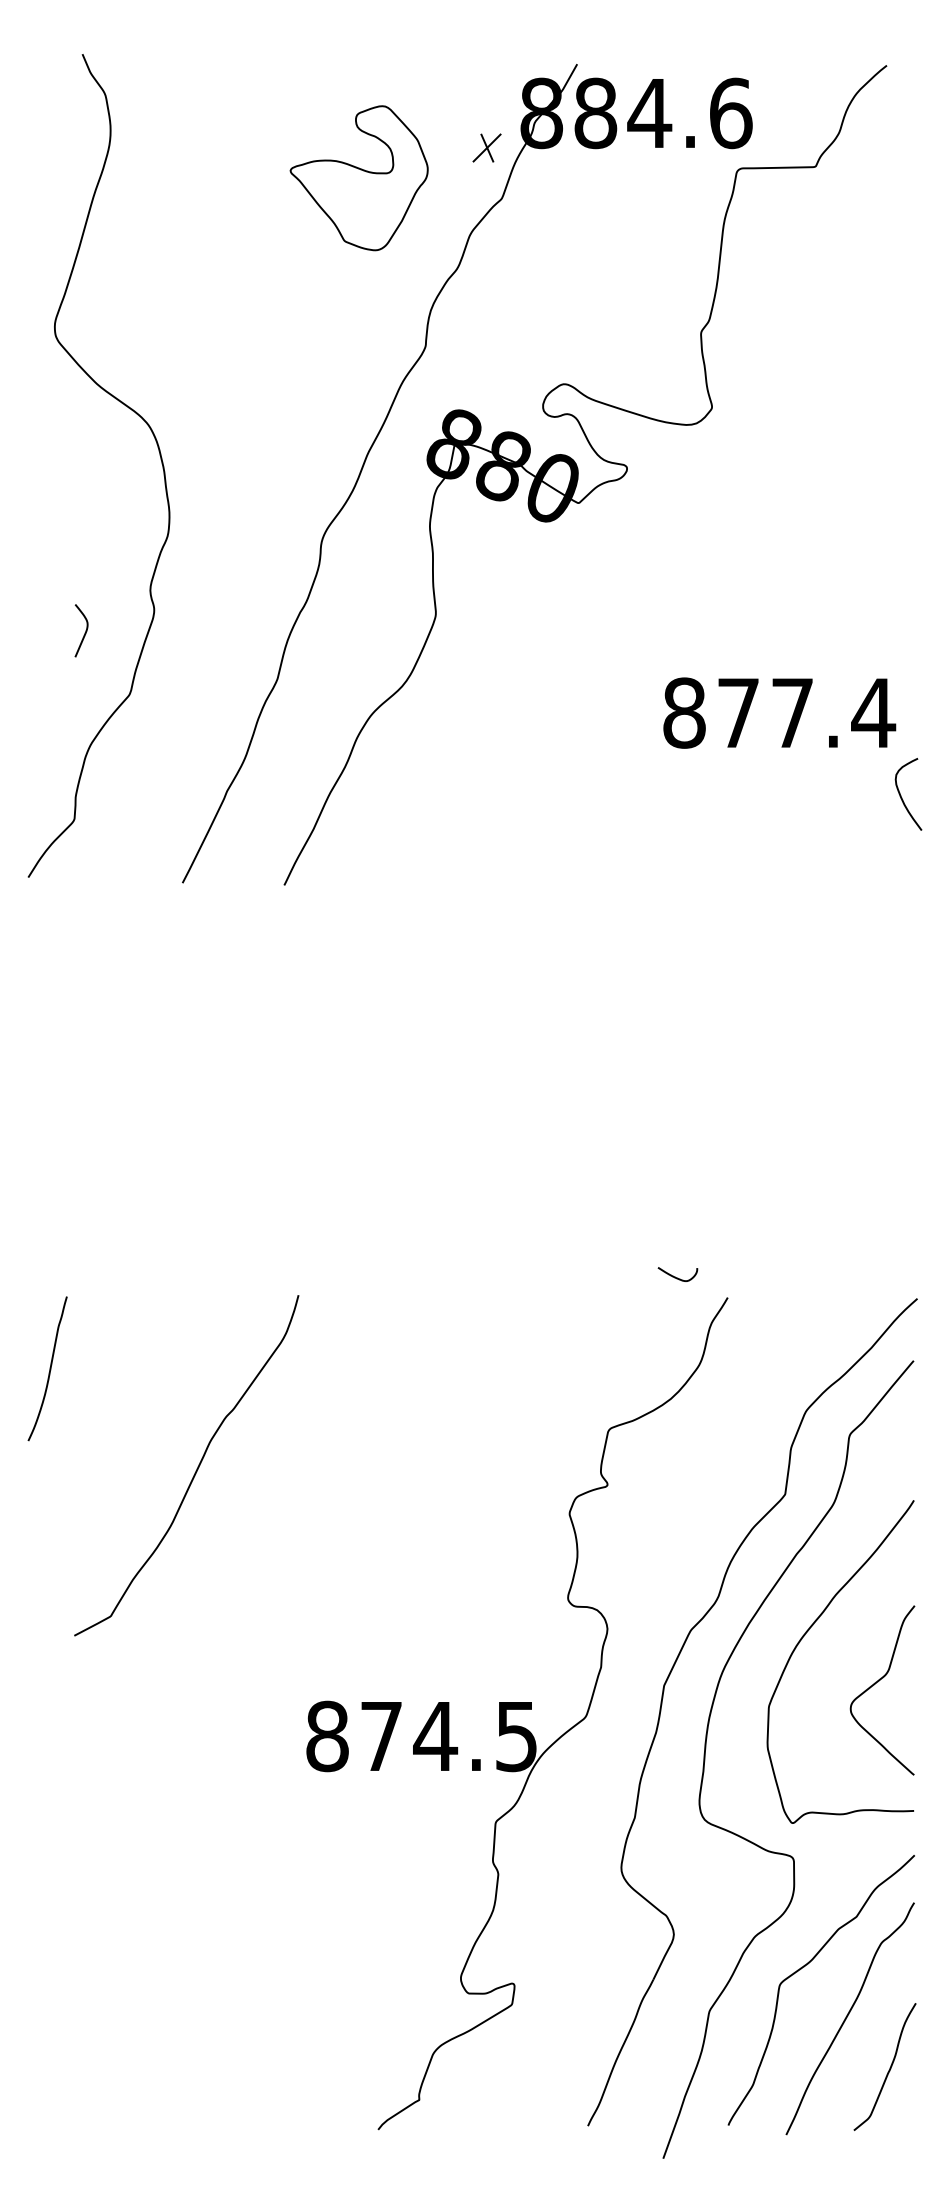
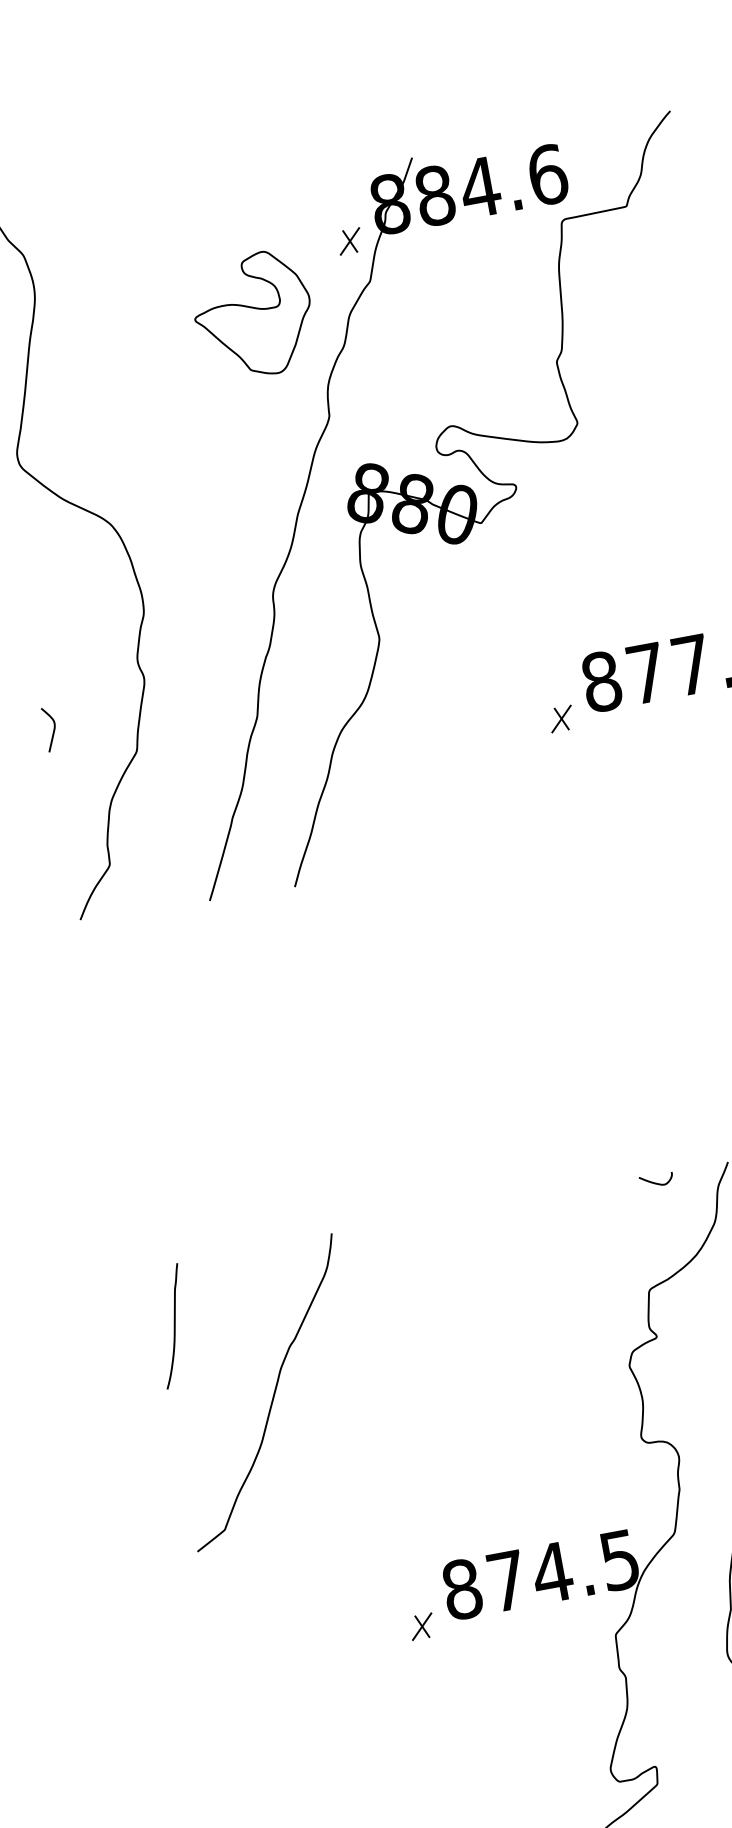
part: (358, 178) -> (252, 315), moved
curve: (85, 630) -> (53, 728), moved
part: (629, 747) -> (561, 718), added
curve: (675, 1276) -> (654, 1182), moved
curve: (195, 1470) -> (272, 1395), moved
part: (272, 1770) -> (421, 1626), added

